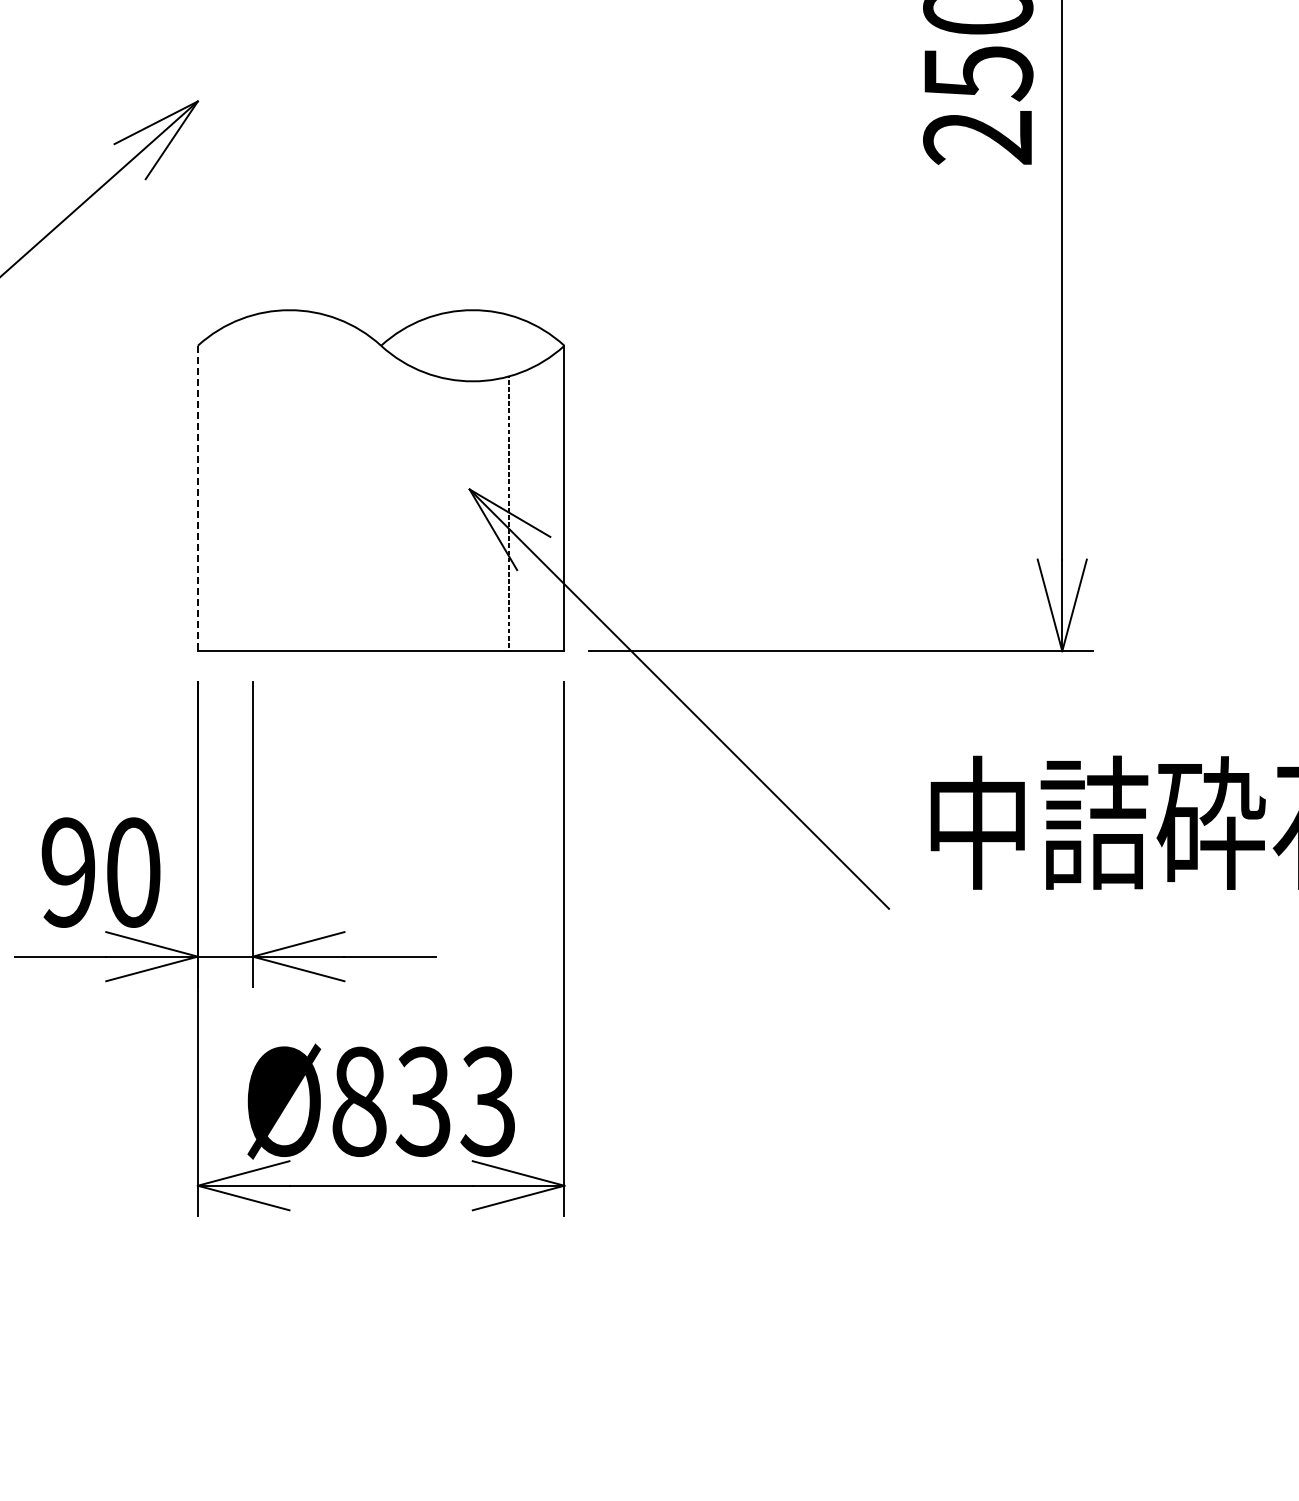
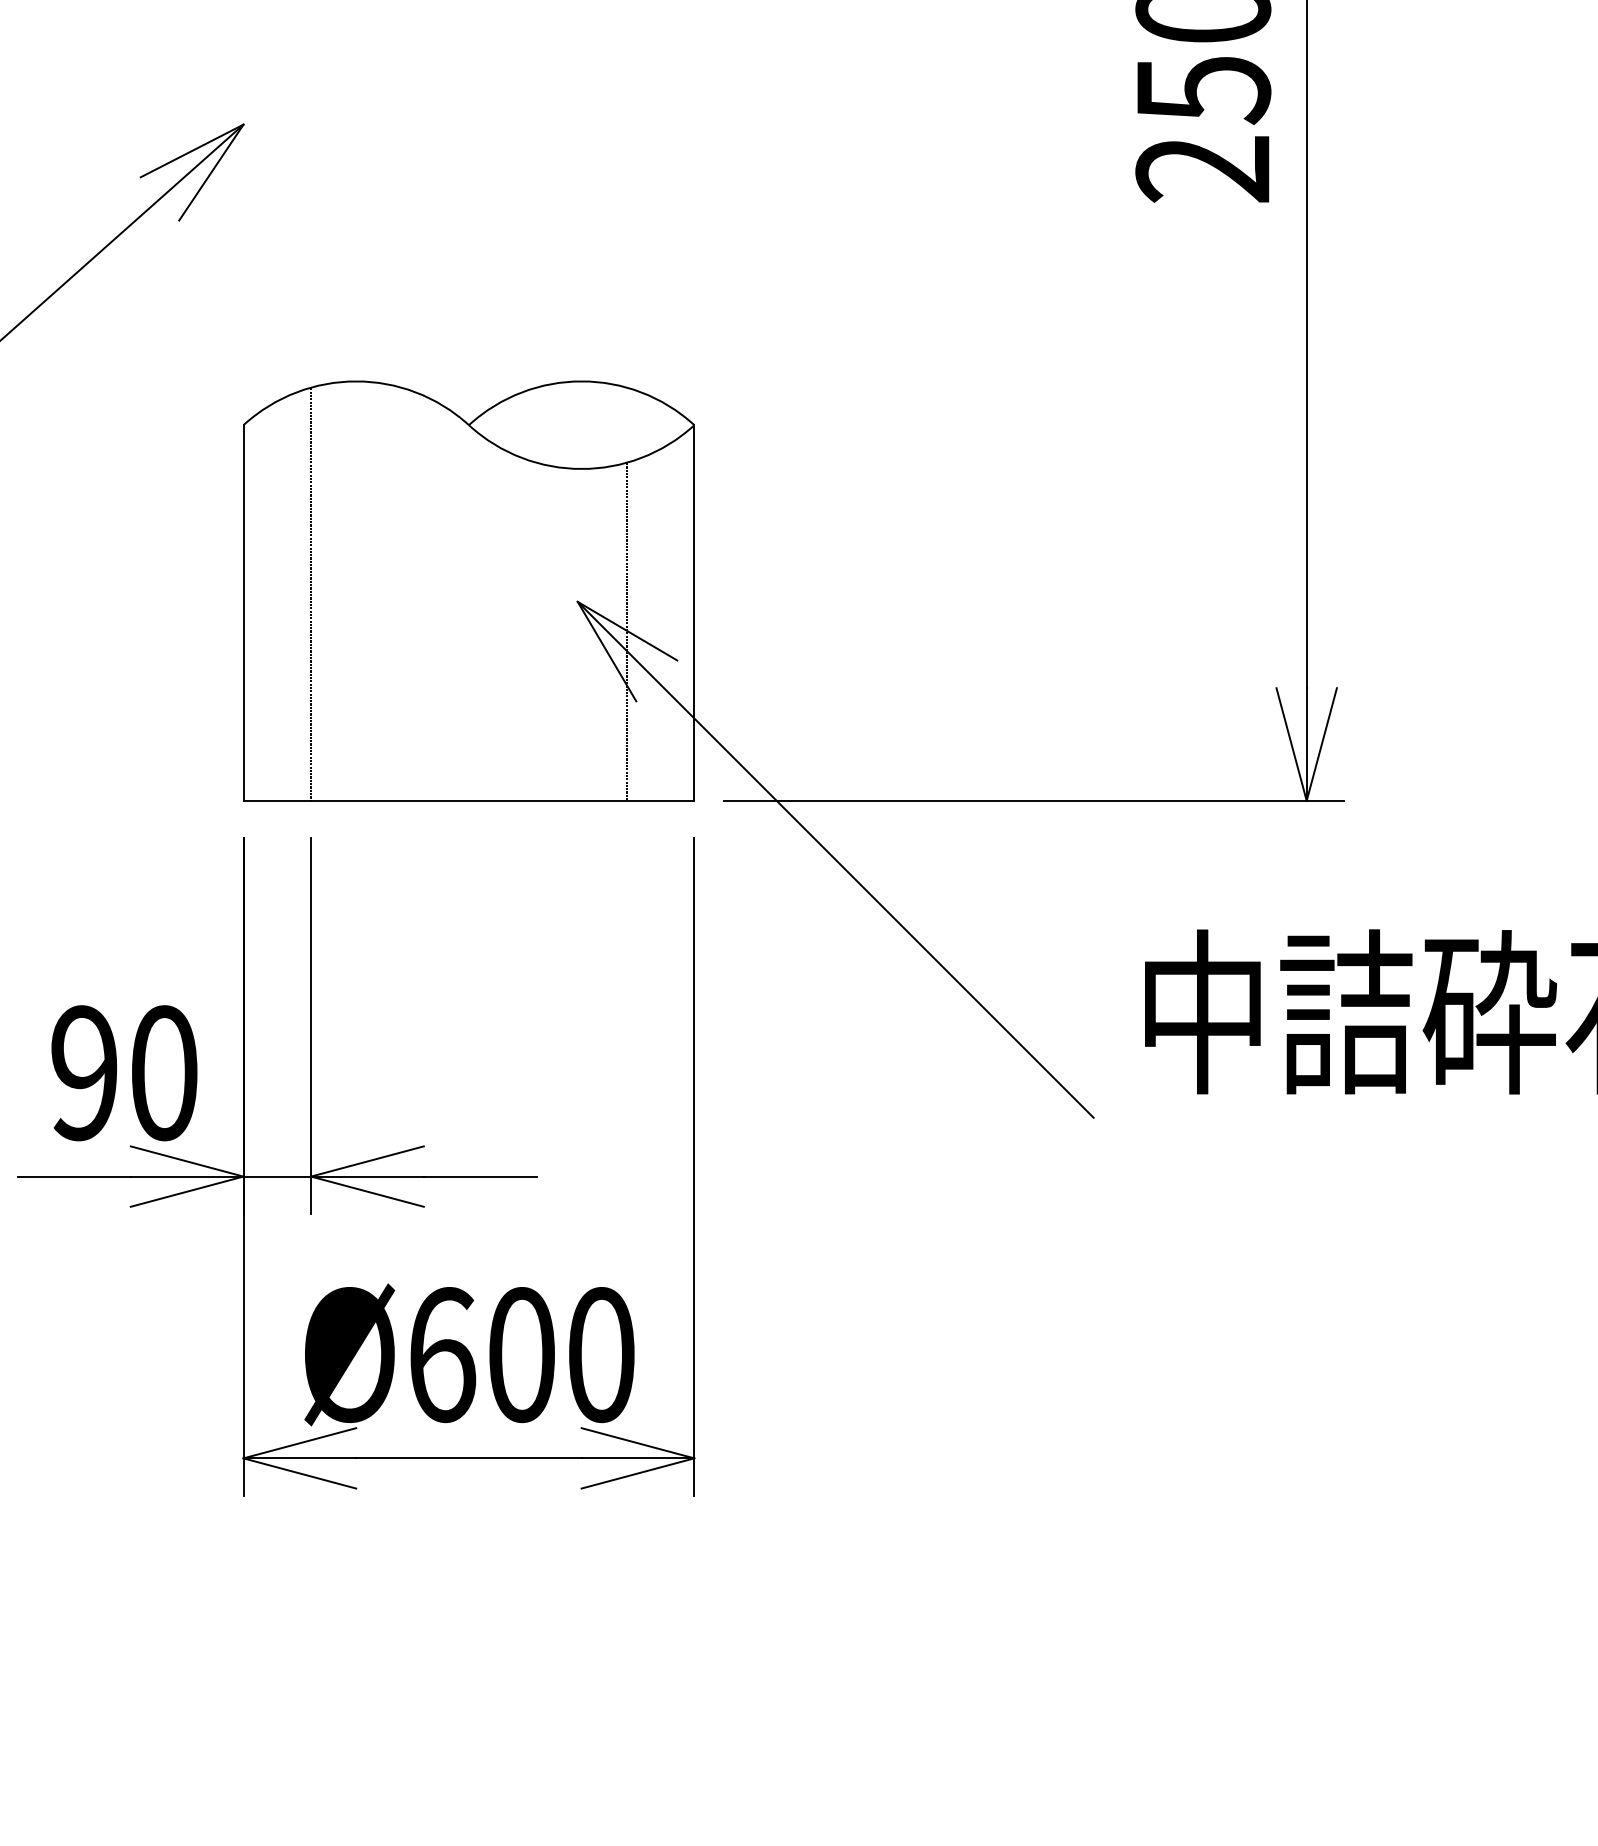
line: (252, 483) -> (310, 594), added
line: (197, 498) -> (243, 613), dashed -> solid
text: (423, 1101) -> (521, 1354), Ø833 -> Ø600

